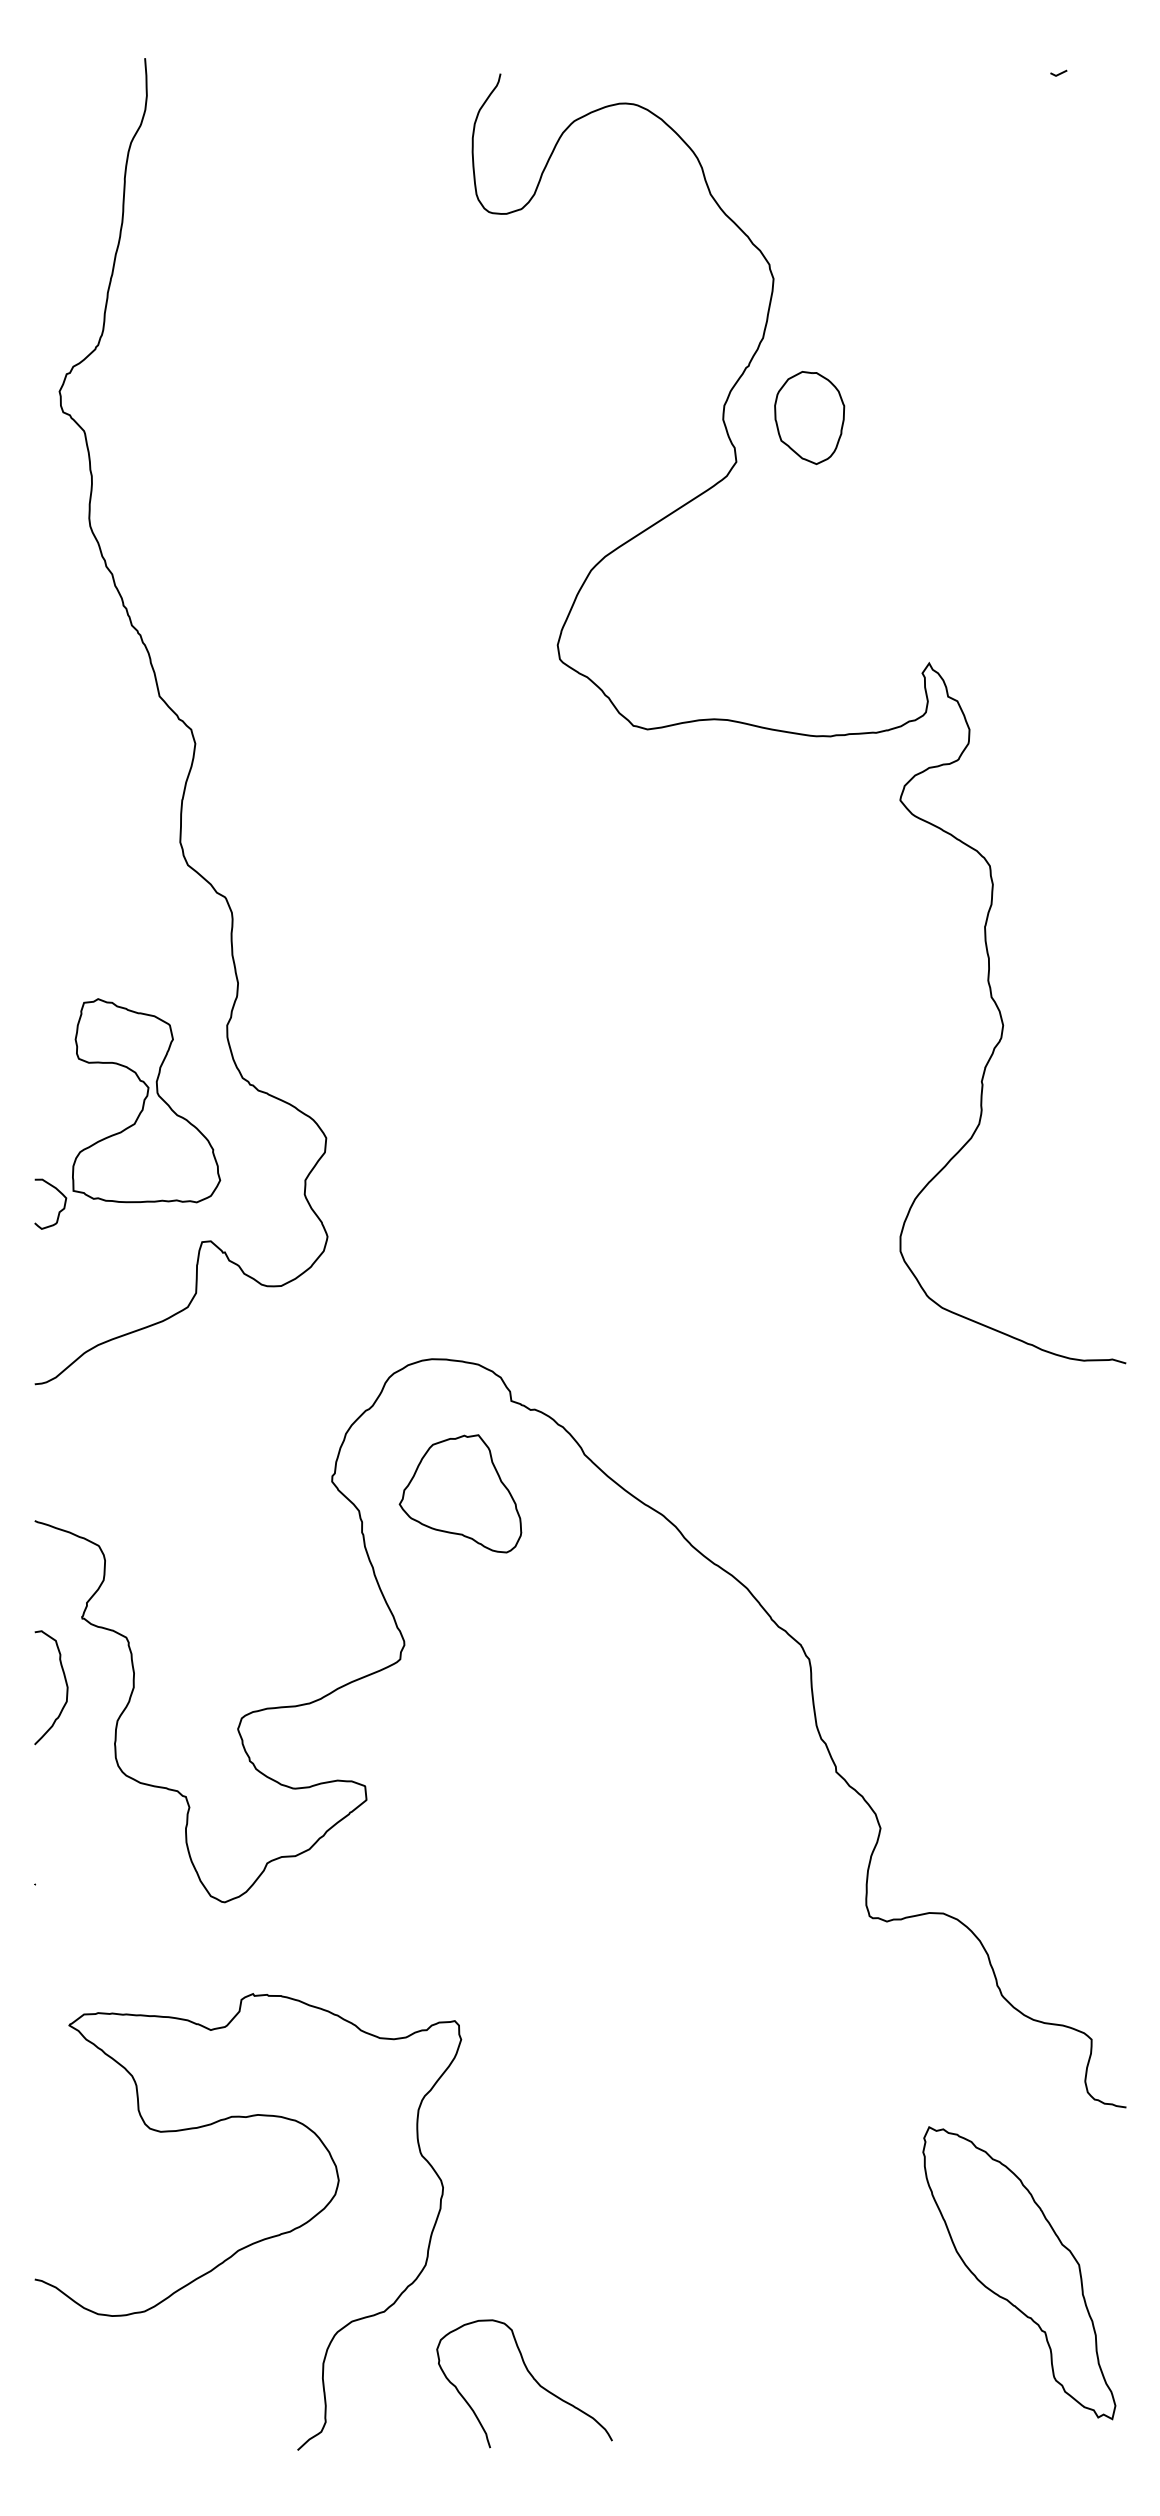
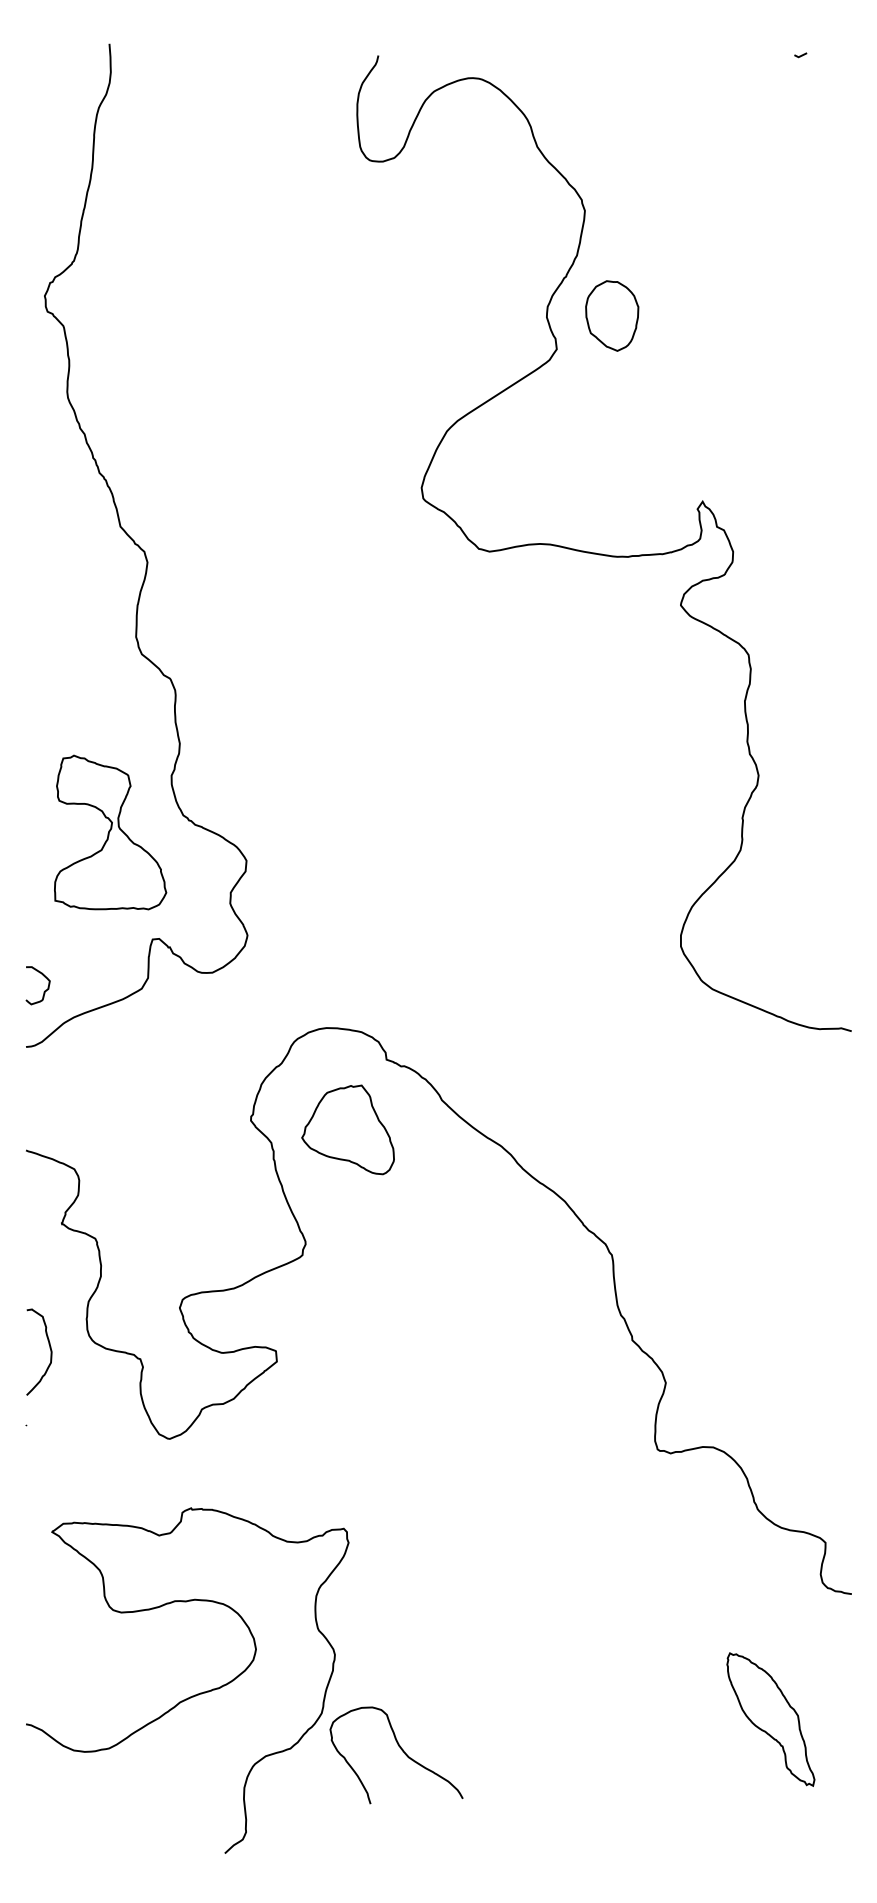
curve: (58, 1211) -> (43, 991), moved
curve: (65, 1683) -> (50, 1349), moved
part: (1019, 2273) -> (770, 1719), size x0.6
curve: (532, 2378) -> (402, 1751), moved

